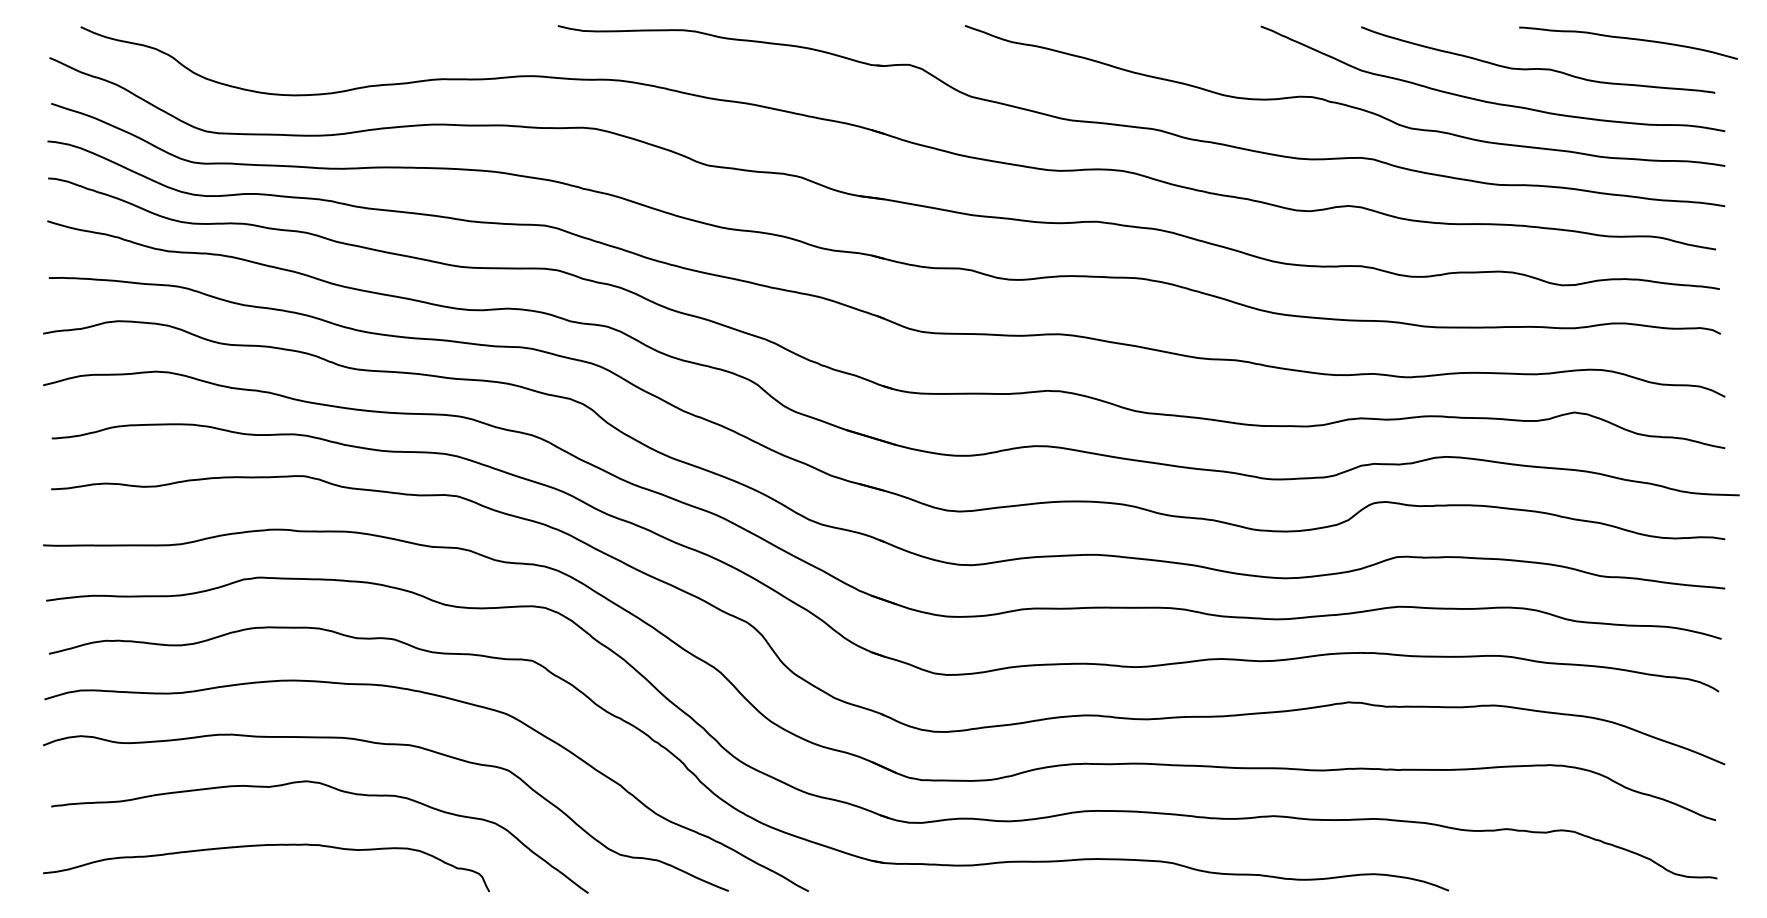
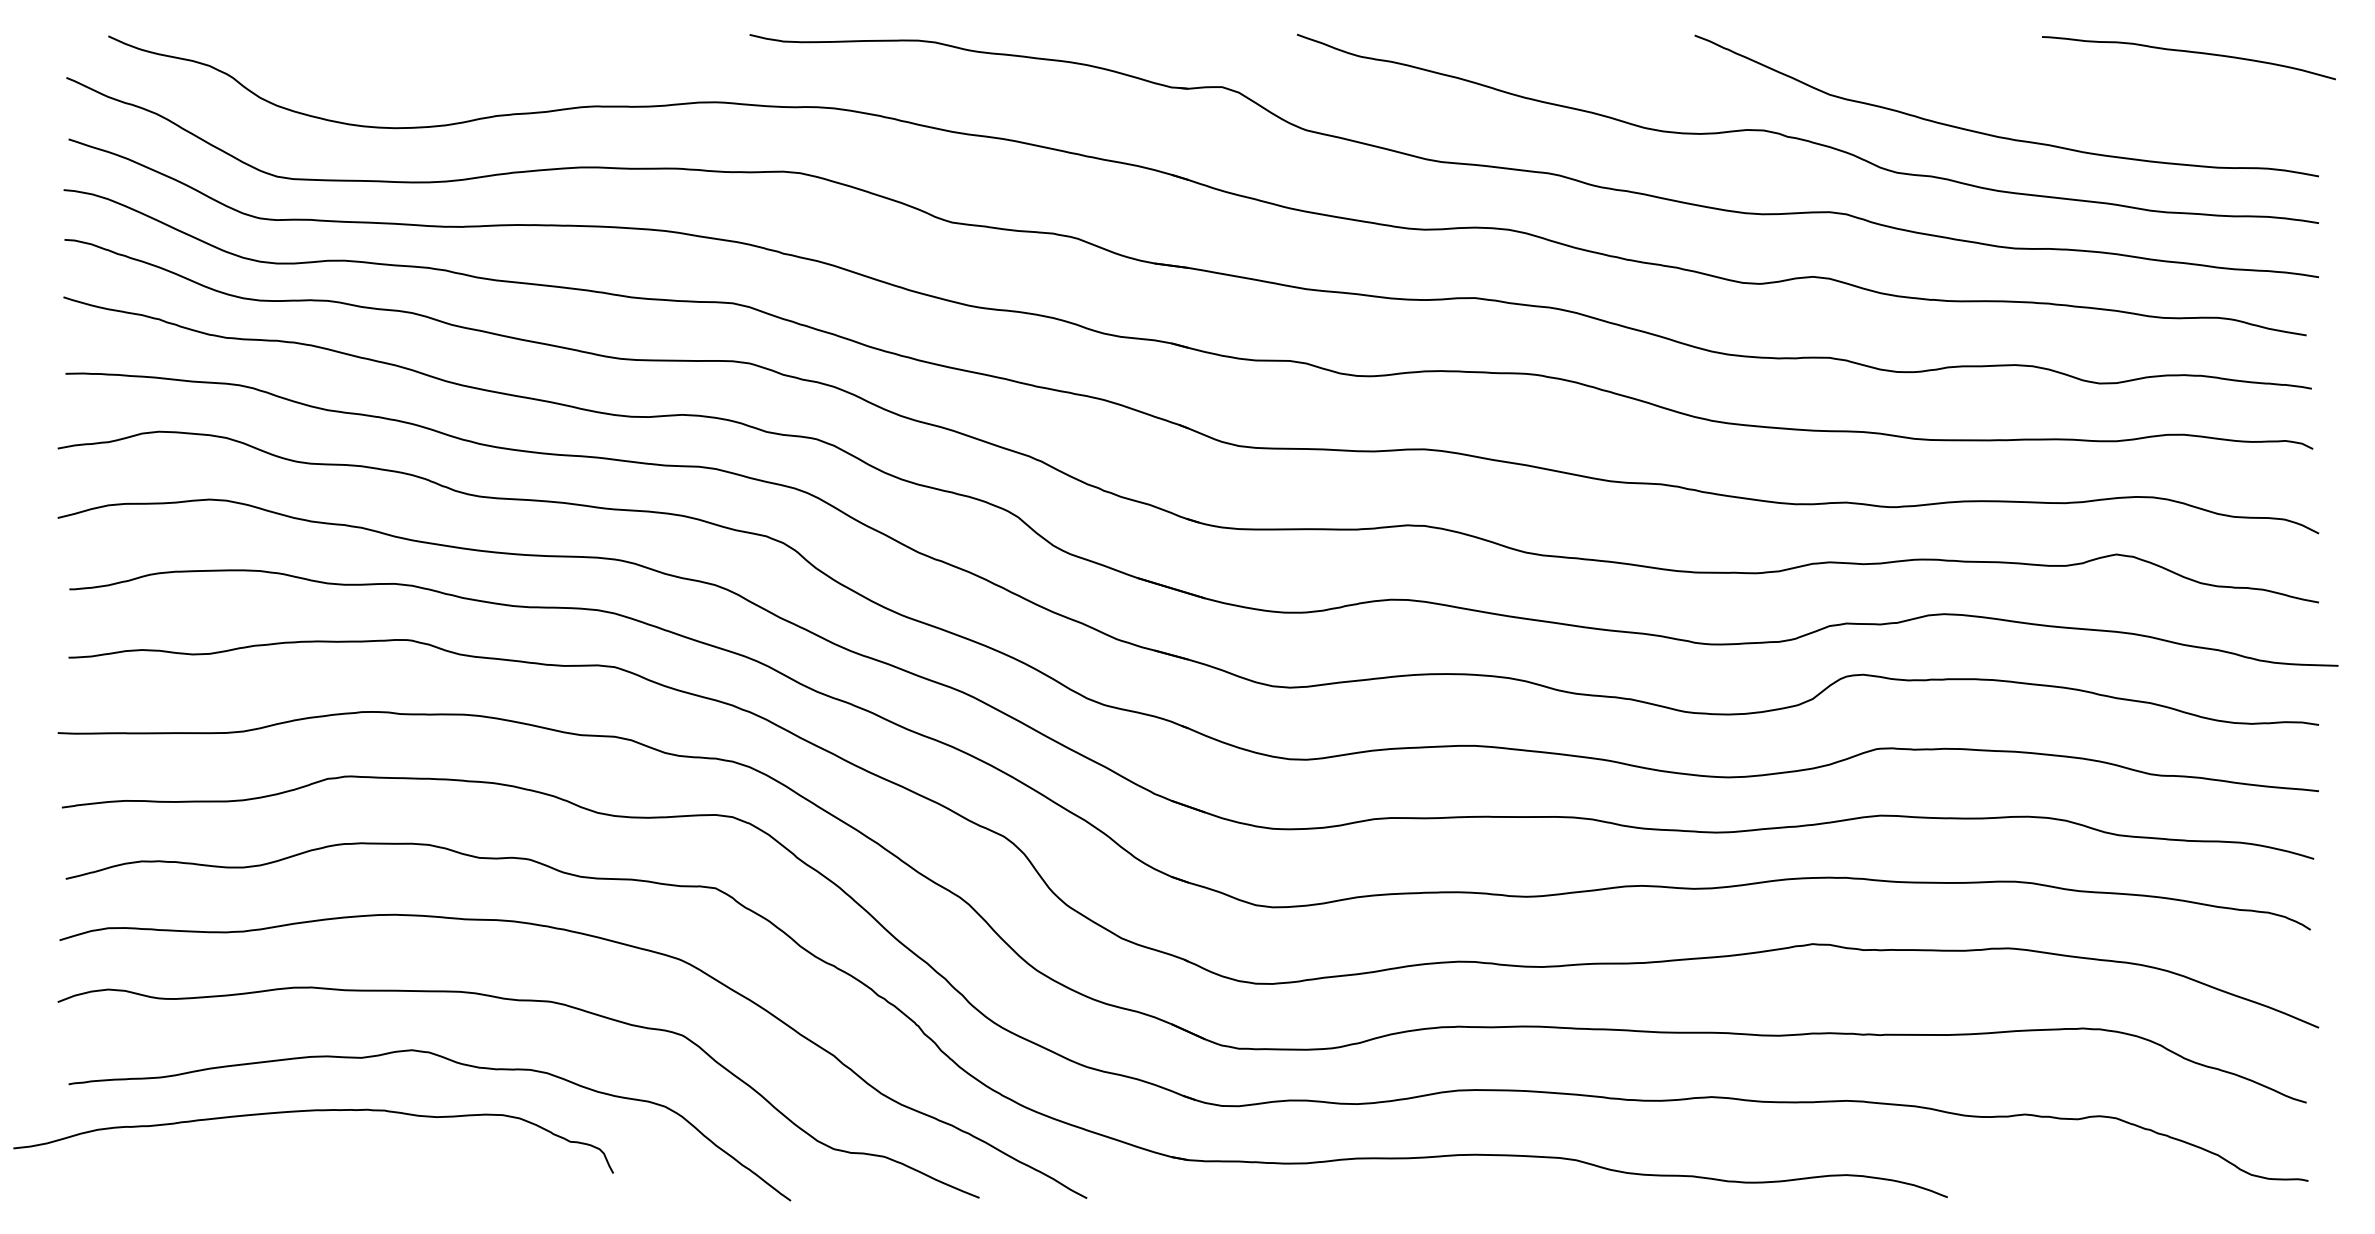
curve: (1538, 68) -> (2068, 92), removed
curve: (263, 846) -> (309, 1112), moved

